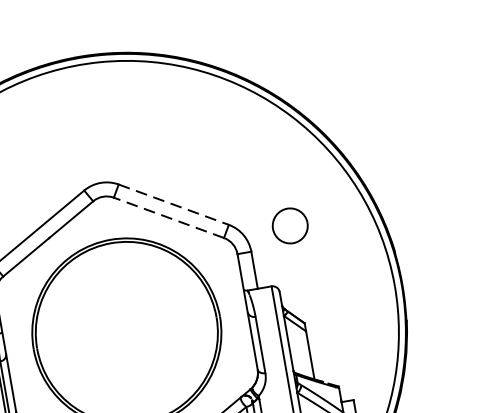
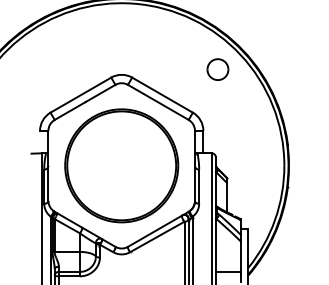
line: (173, 205) -> (162, 95), dashed -> solid
line: (167, 218) -> (157, 102), dashed -> solid
part: (289, 225) -> (217, 69), moved

